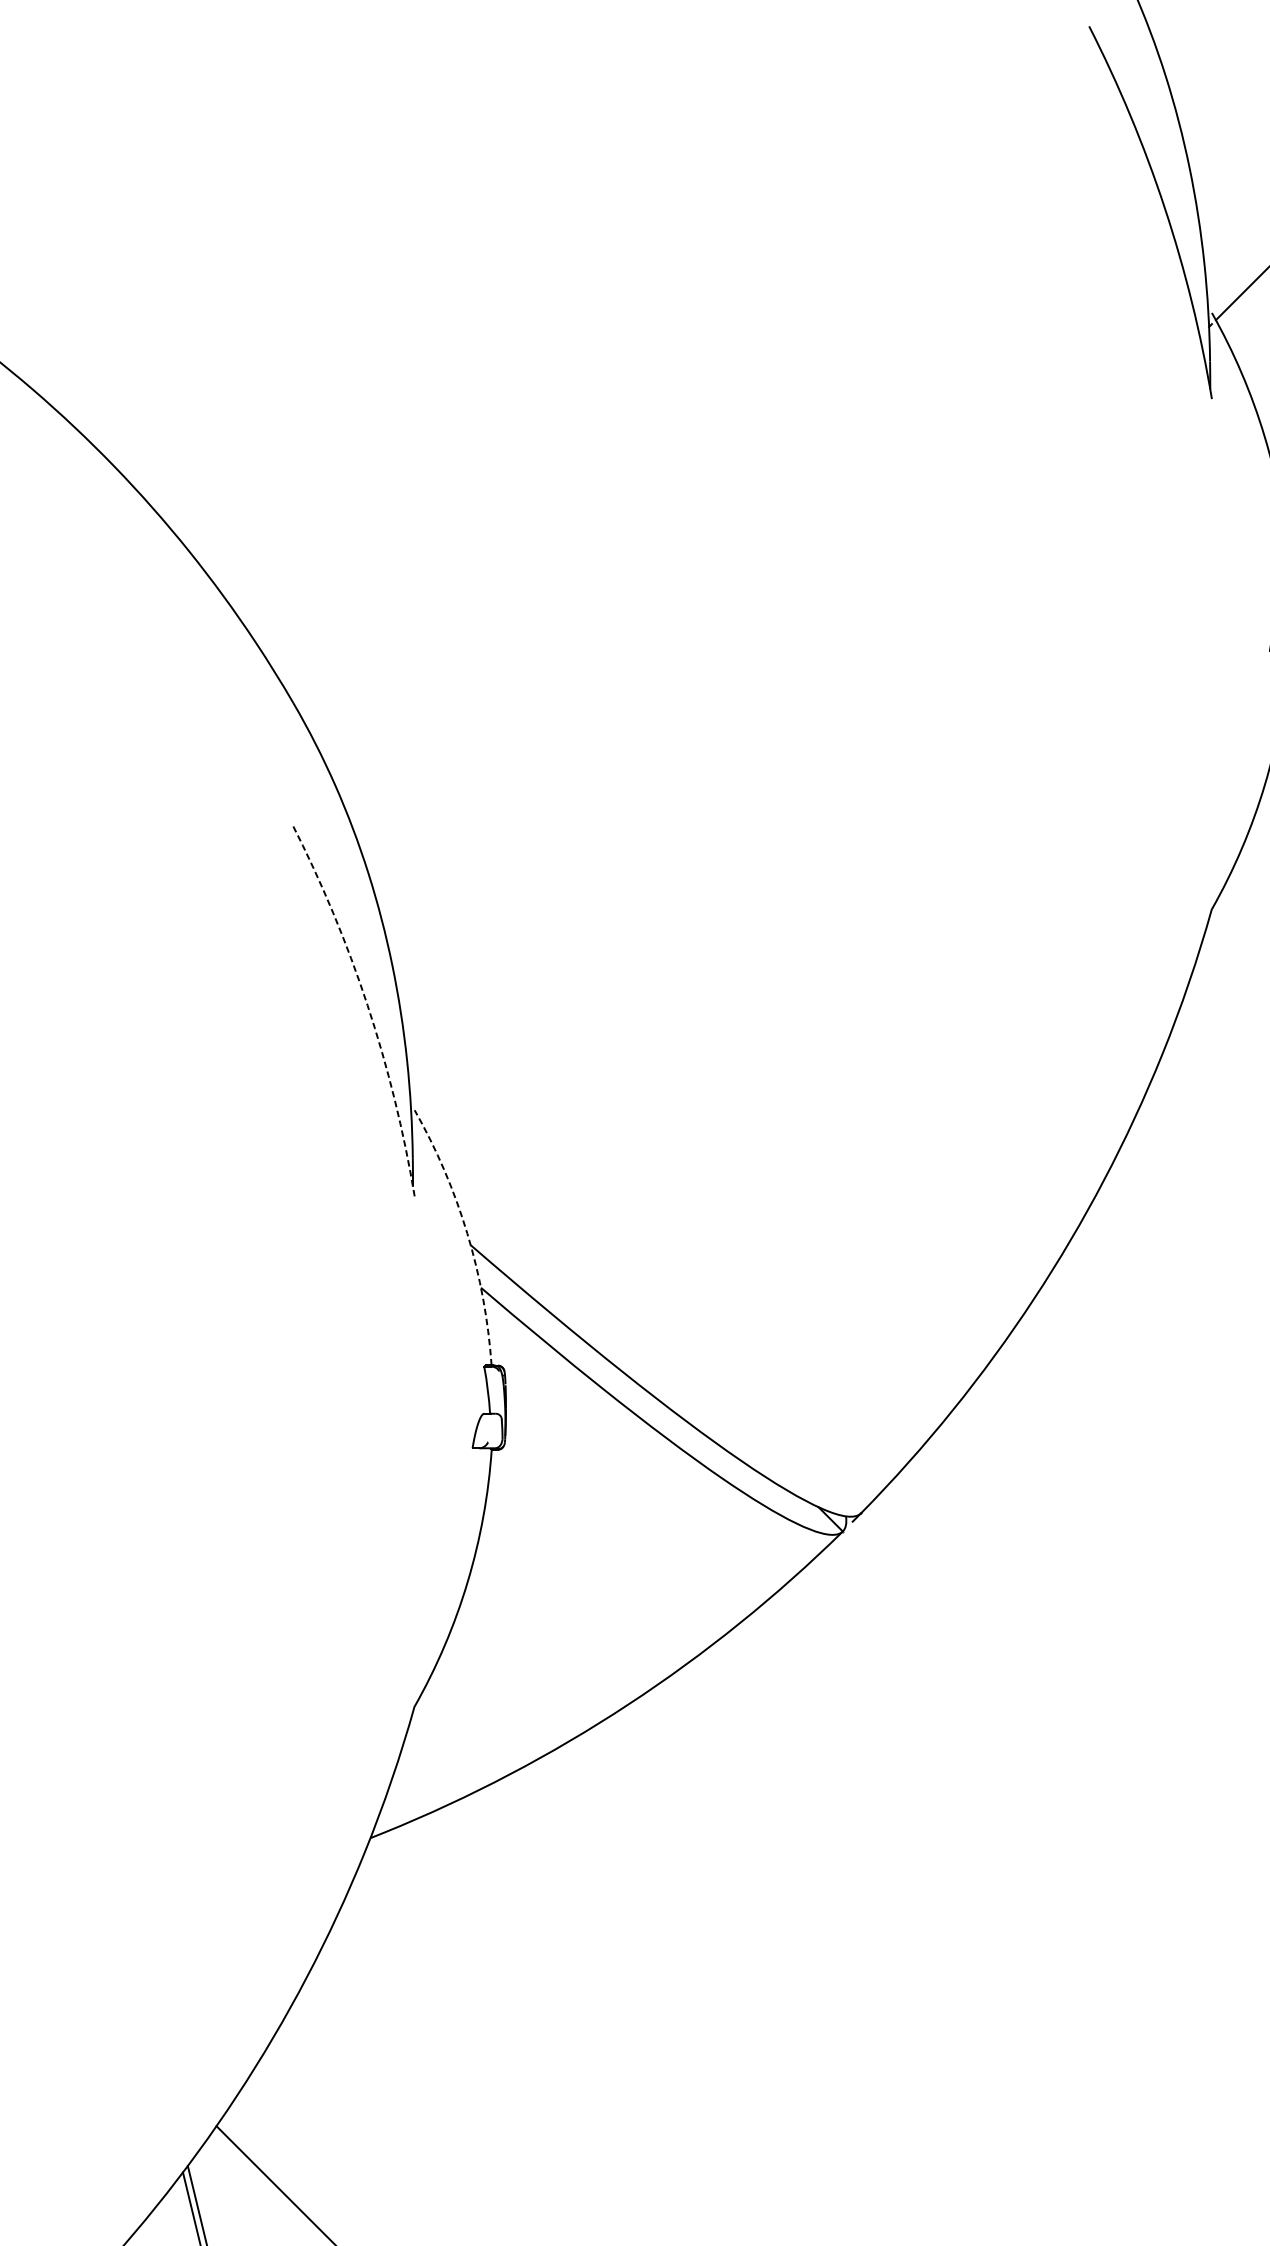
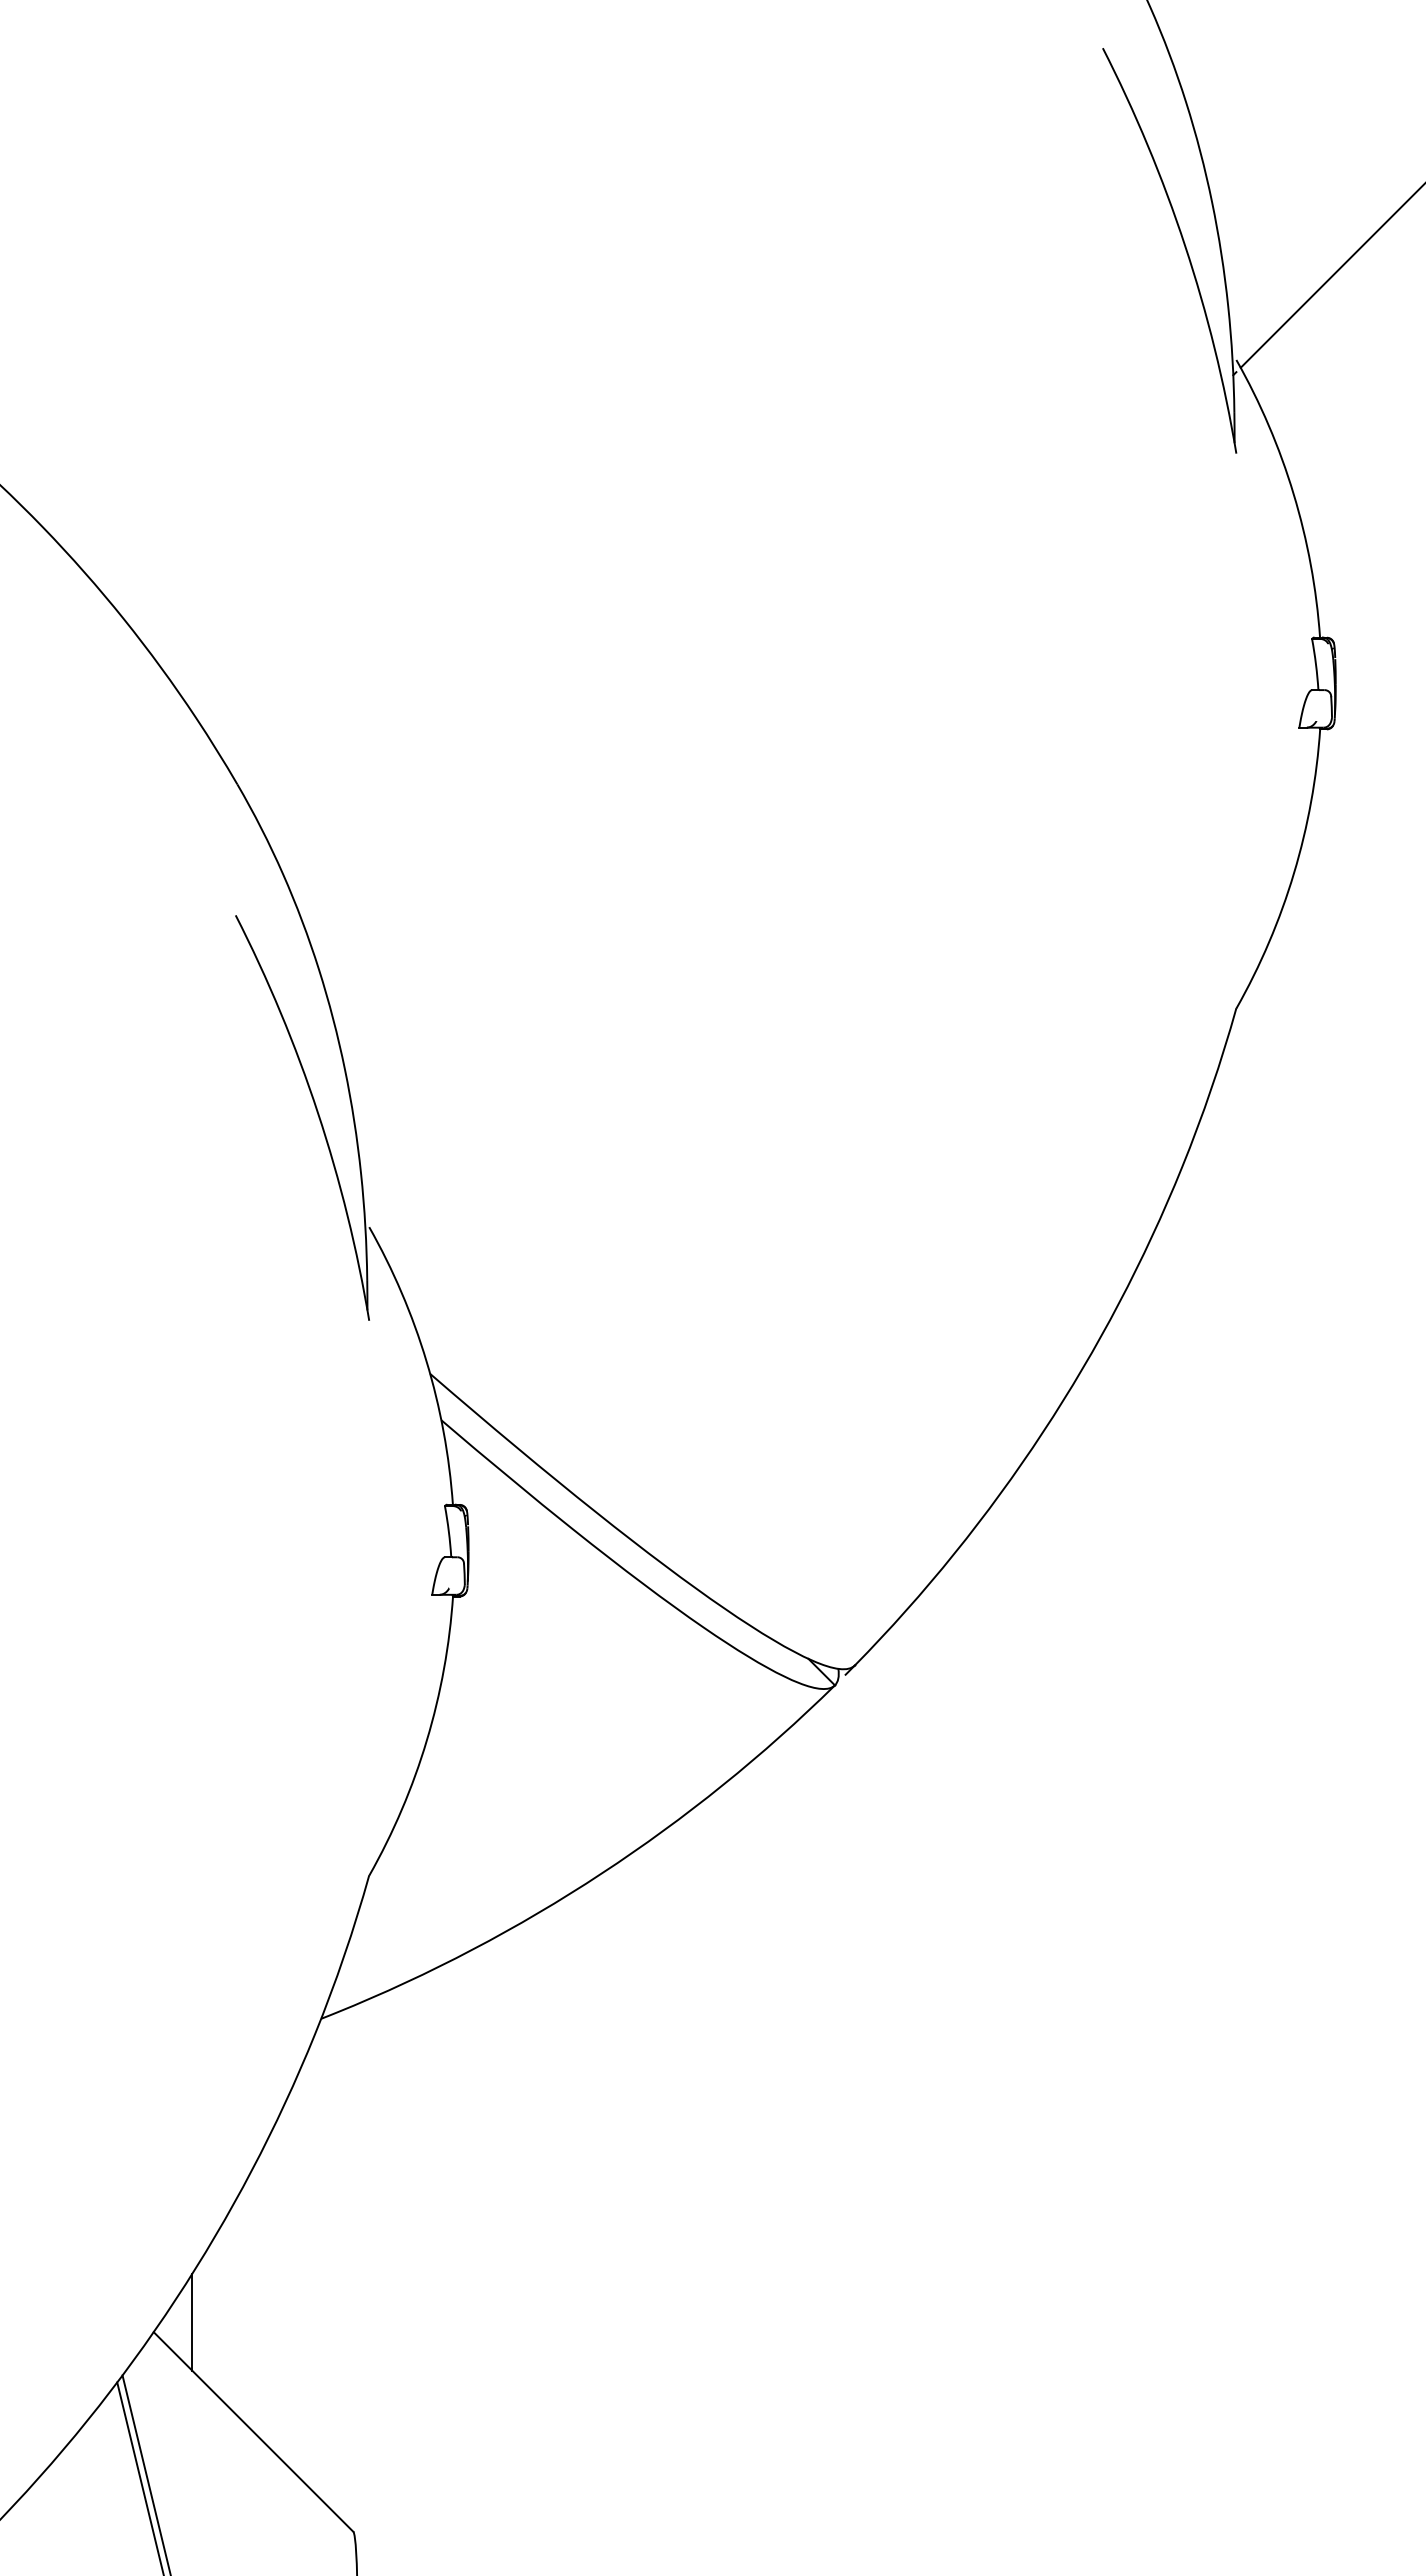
arc: (368, 1004) -> (318, 1112), dashed -> solid
arc: (467, 1233) -> (426, 1361), dashed -> solid
line: (252, 2116) -> (192, 2321), added

